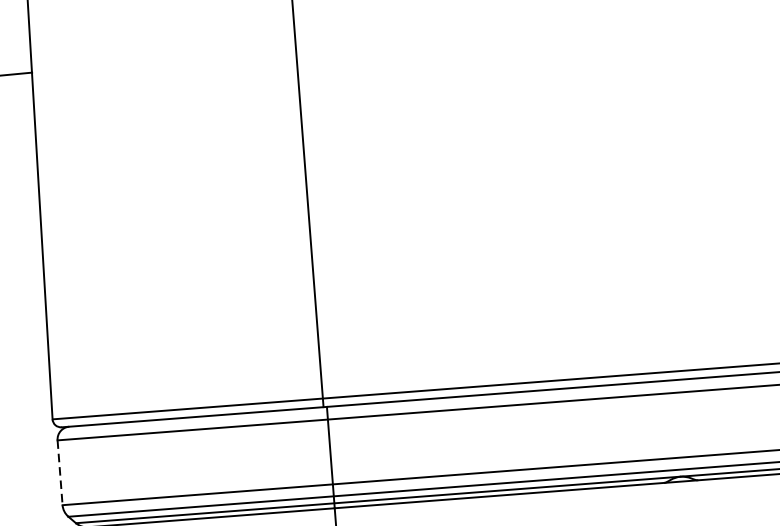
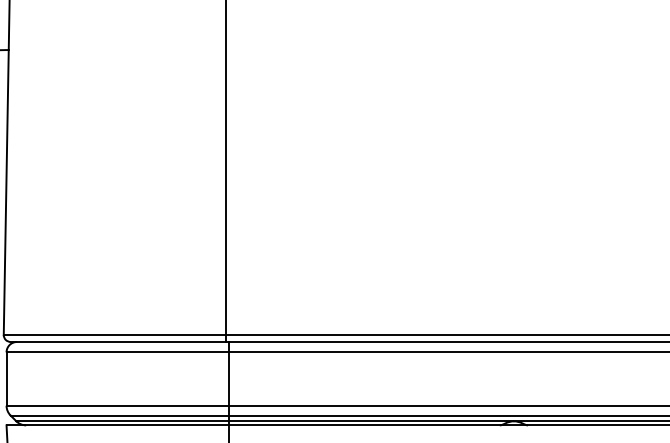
line: (60, 473) -> (6, 379), dashed -> solid

